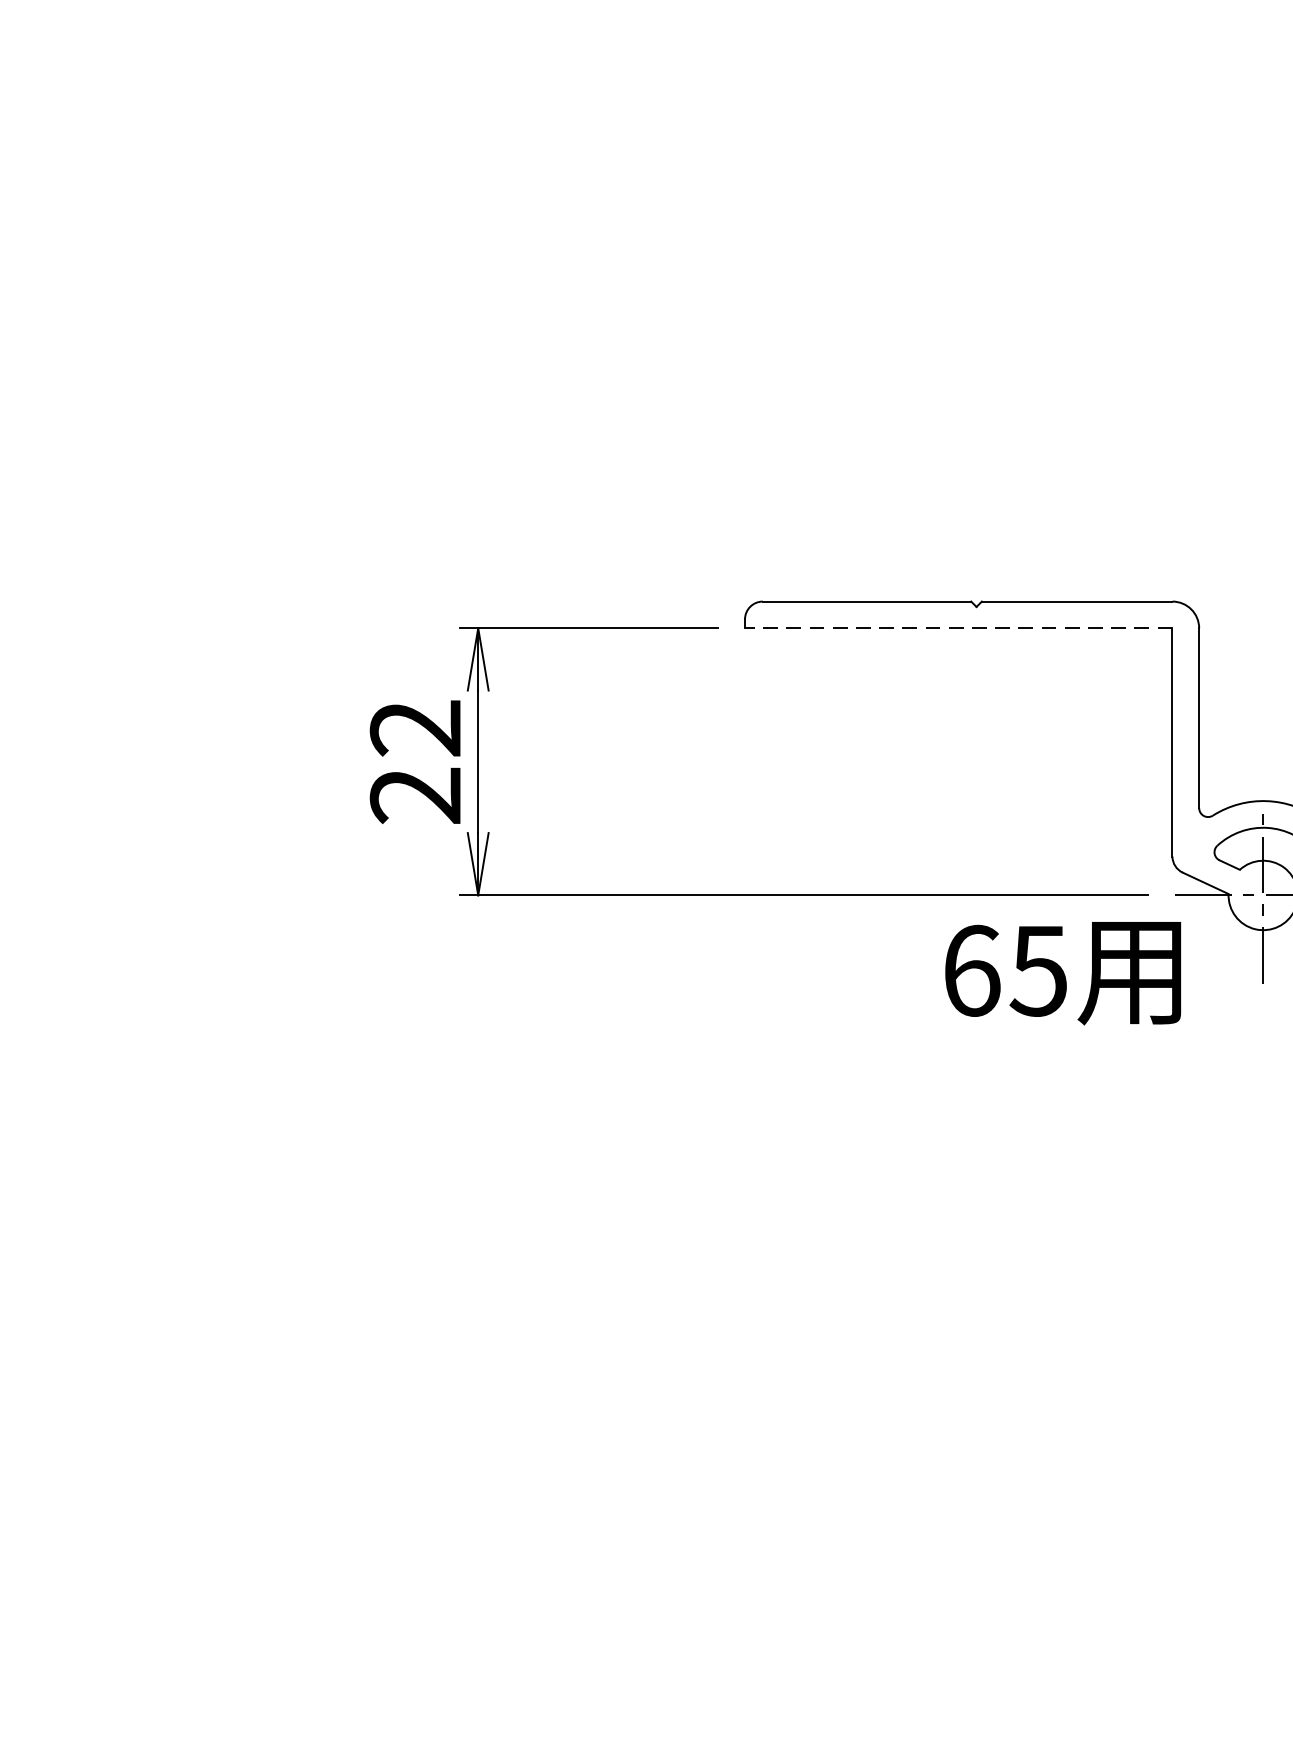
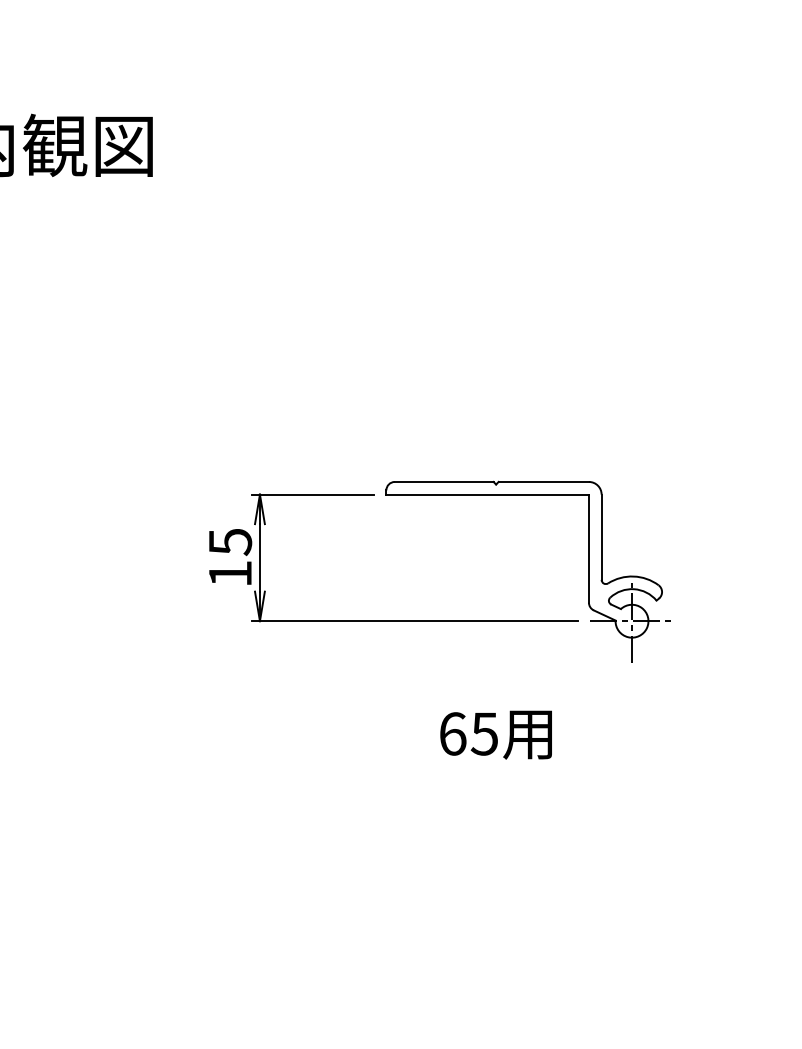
line: (958, 628) -> (487, 494), dashed -> solid
text: (416, 760) -> (230, 557), 22 -> 15
text: (1061, 971) -> (495, 734), moved

